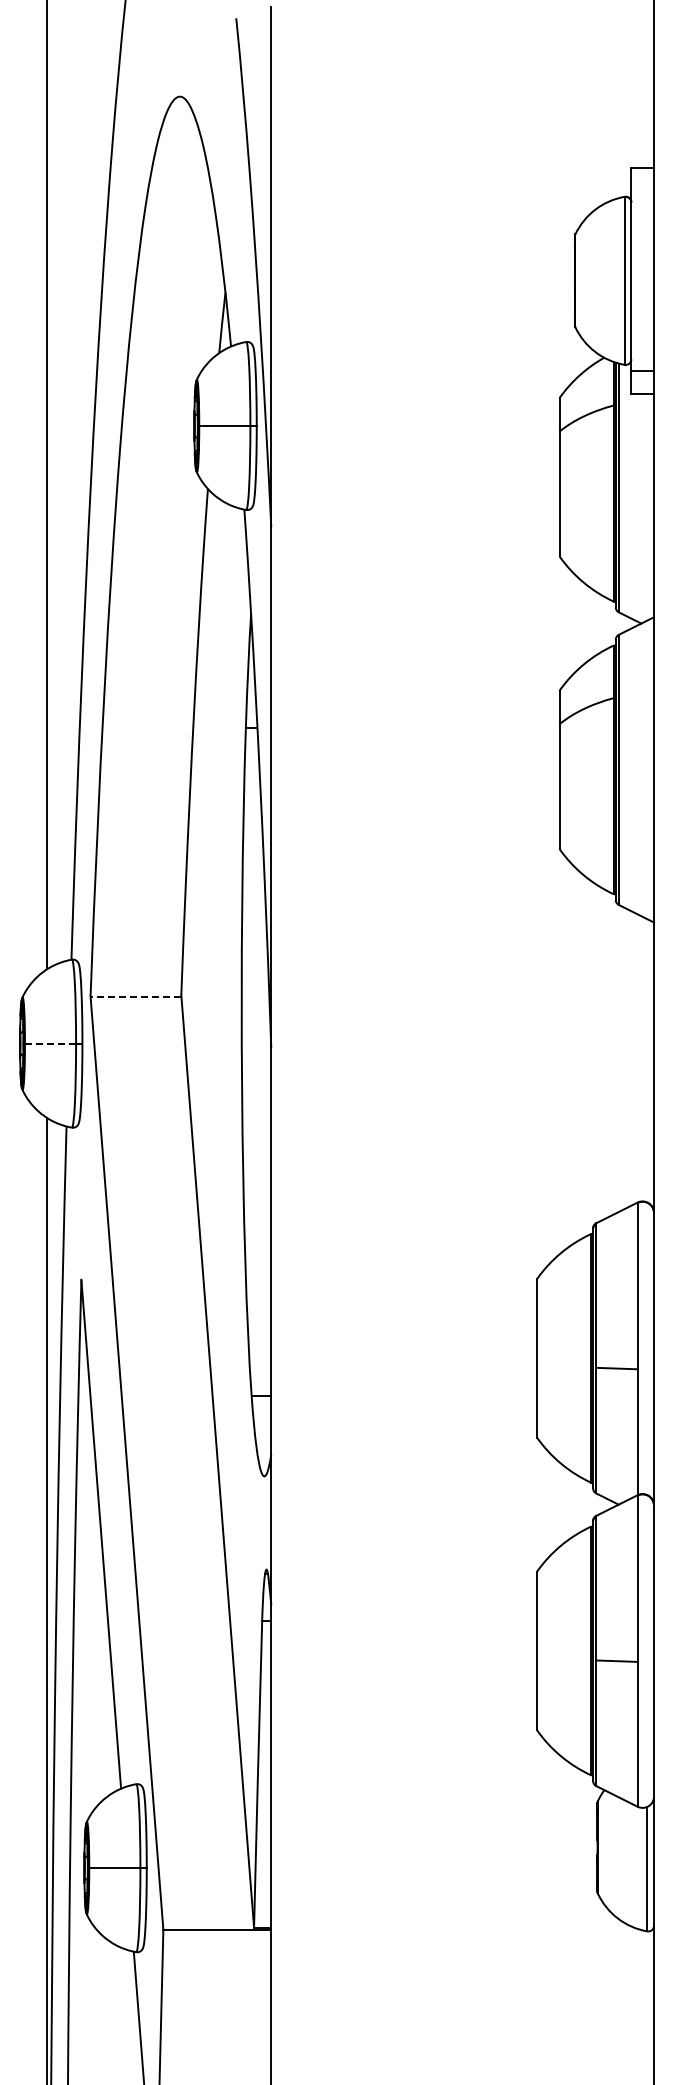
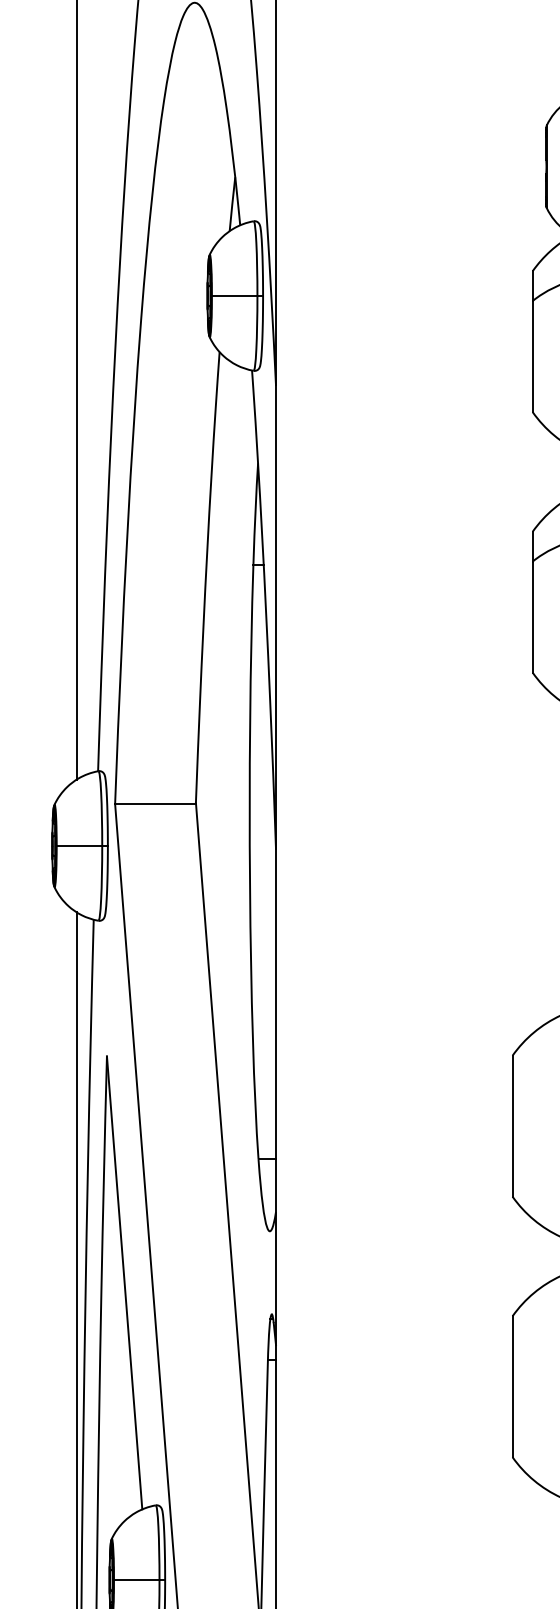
line: (135, 996) -> (155, 804), dashed -> solid
line: (50, 1043) -> (79, 845), dashed -> solid

